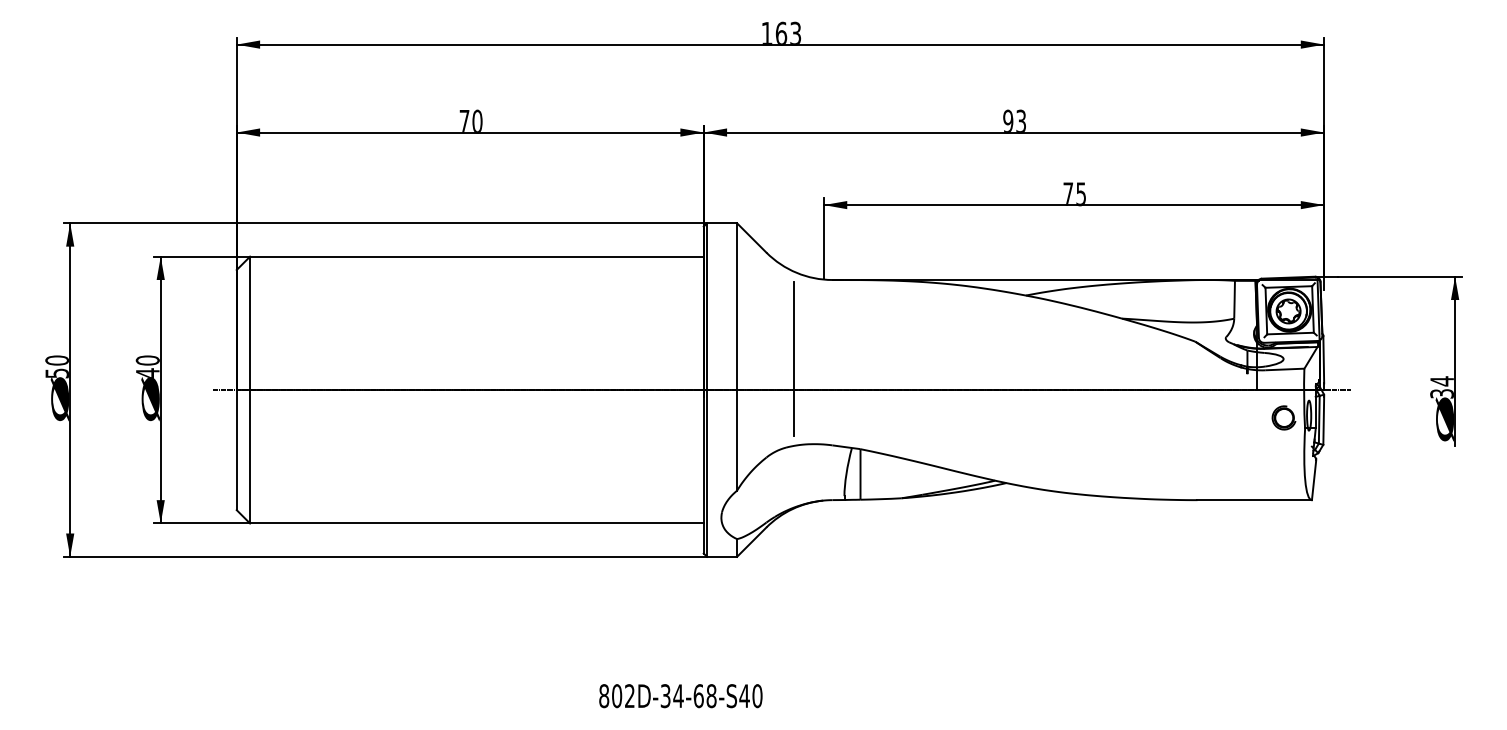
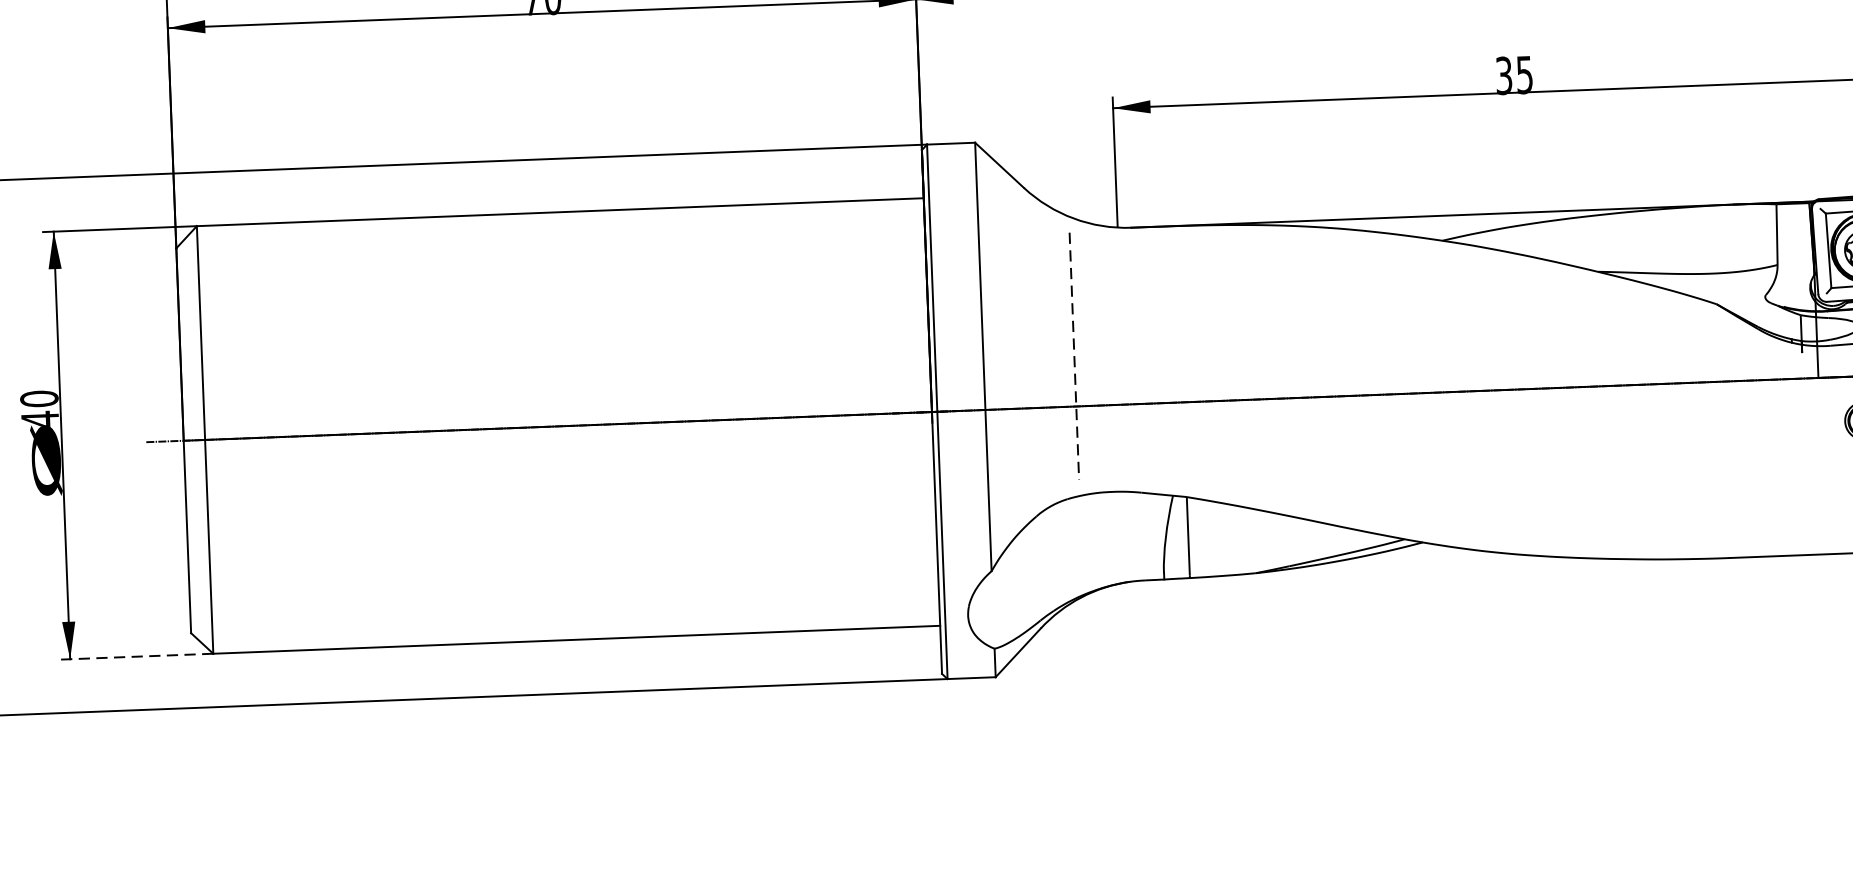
text: (1068, 194) -> (1504, 76), 75 -> 35
line: (793, 359) -> (1073, 357), solid -> dashed
line: (202, 523) -> (137, 656), solid -> dashed

